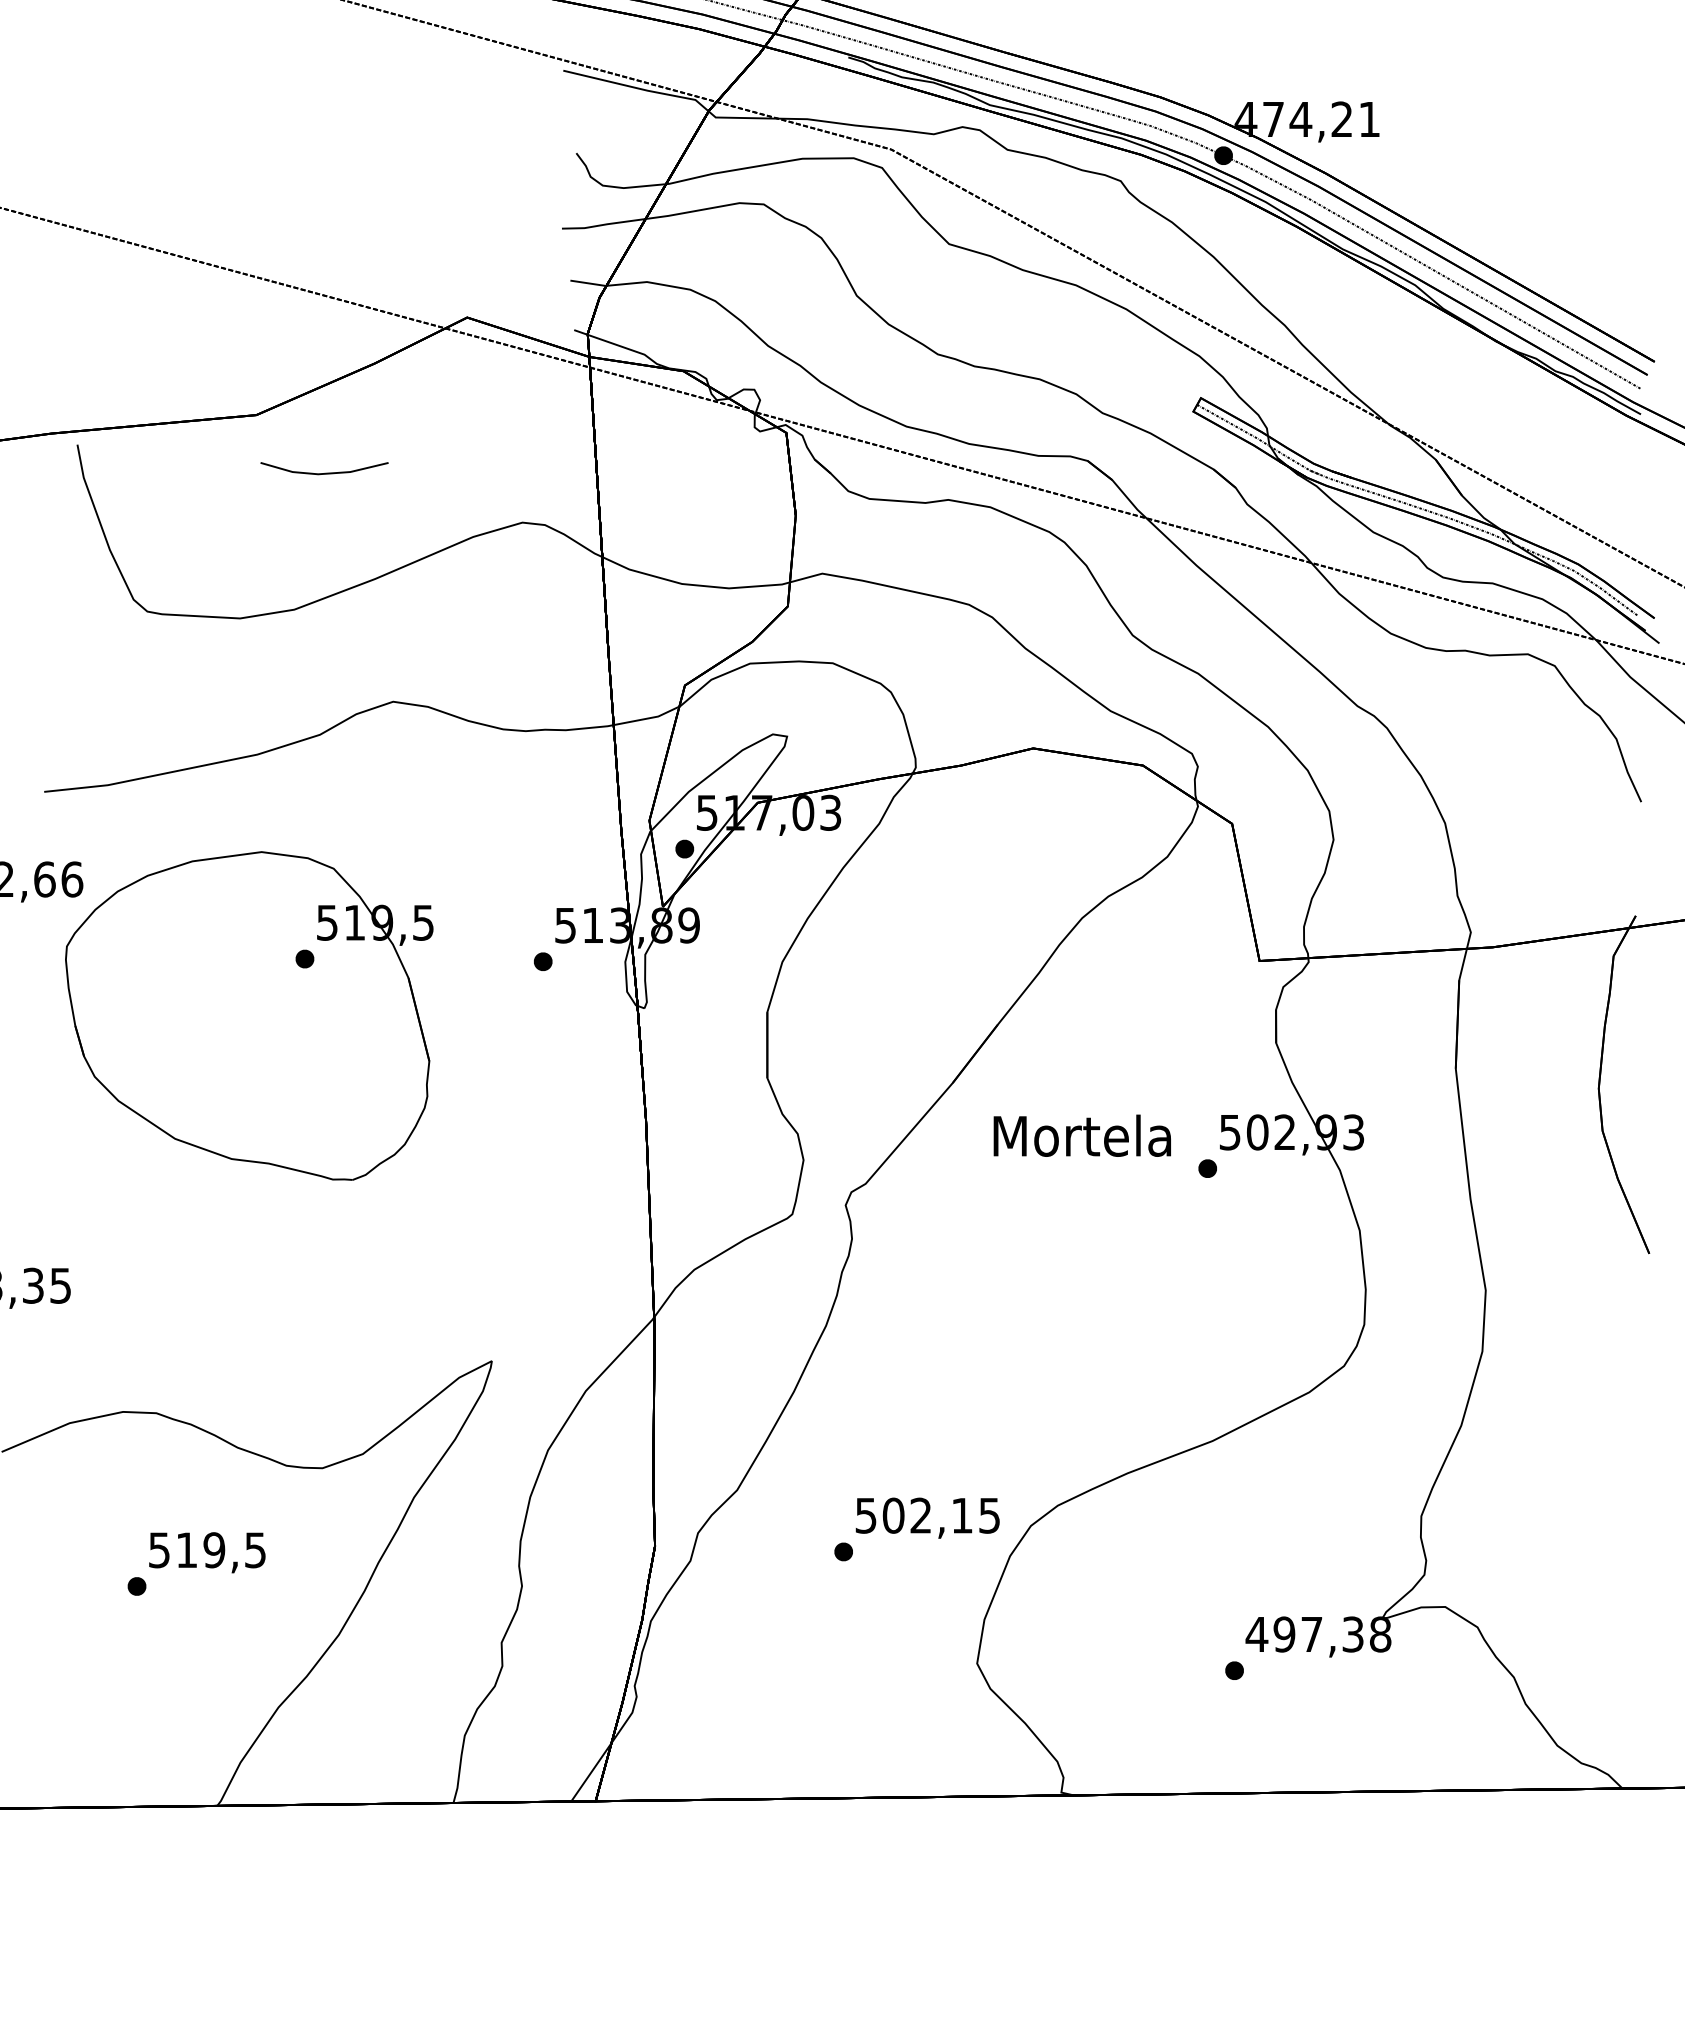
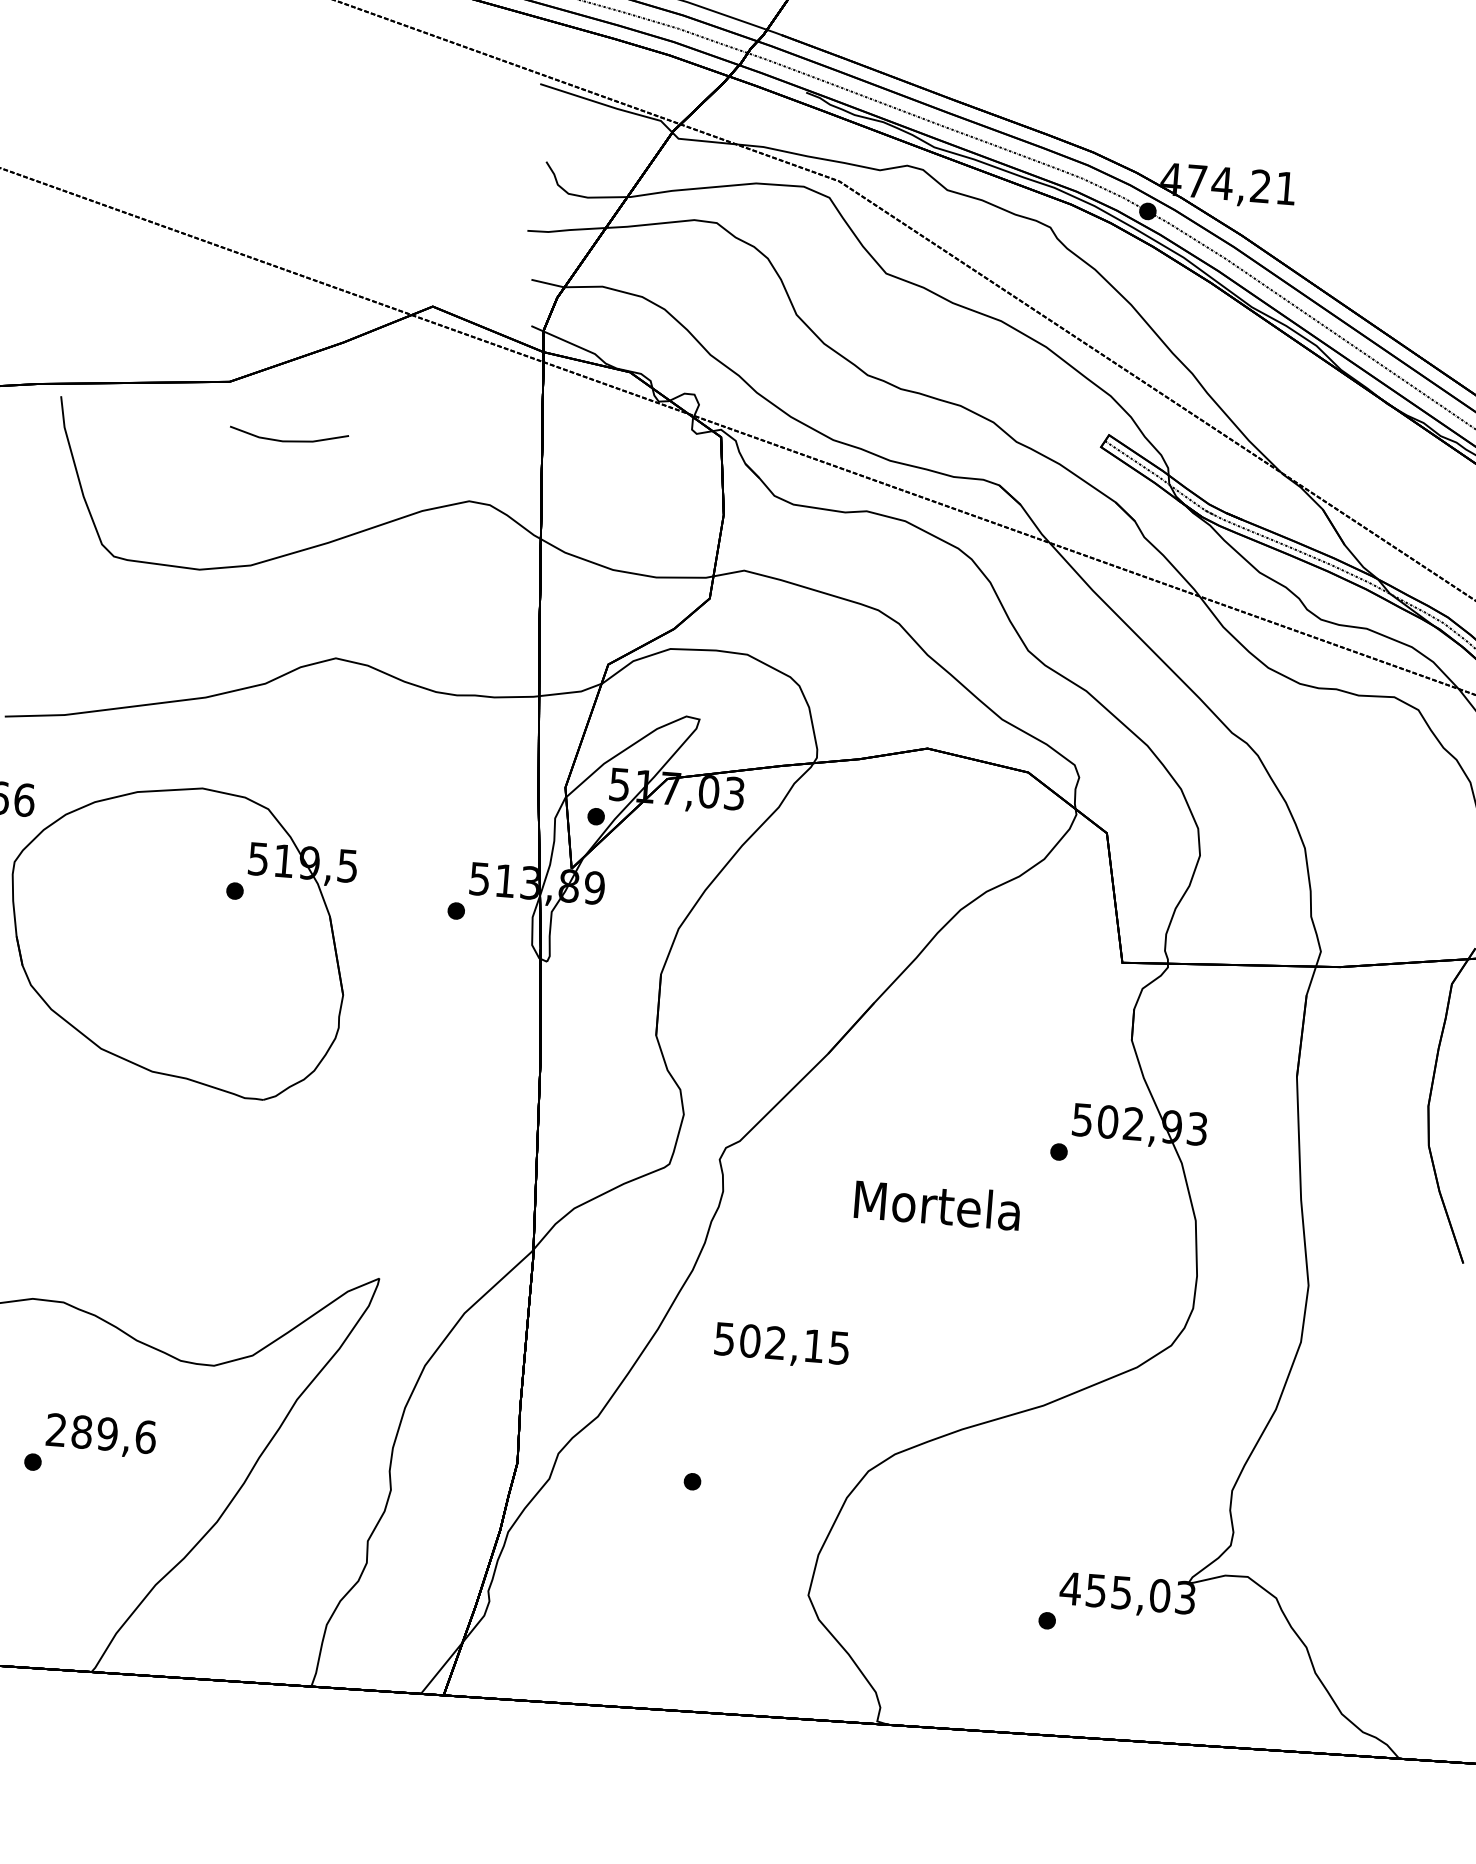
text: (1081, 1135) -> (936, 1204), moved
text: (927, 1517) -> (781, 1345), moved
text: (207, 1550) -> (101, 1433), 519,5 -> 289,6
text: (1332, 1634) -> (1140, 1594), 497,38 -> 455,03

